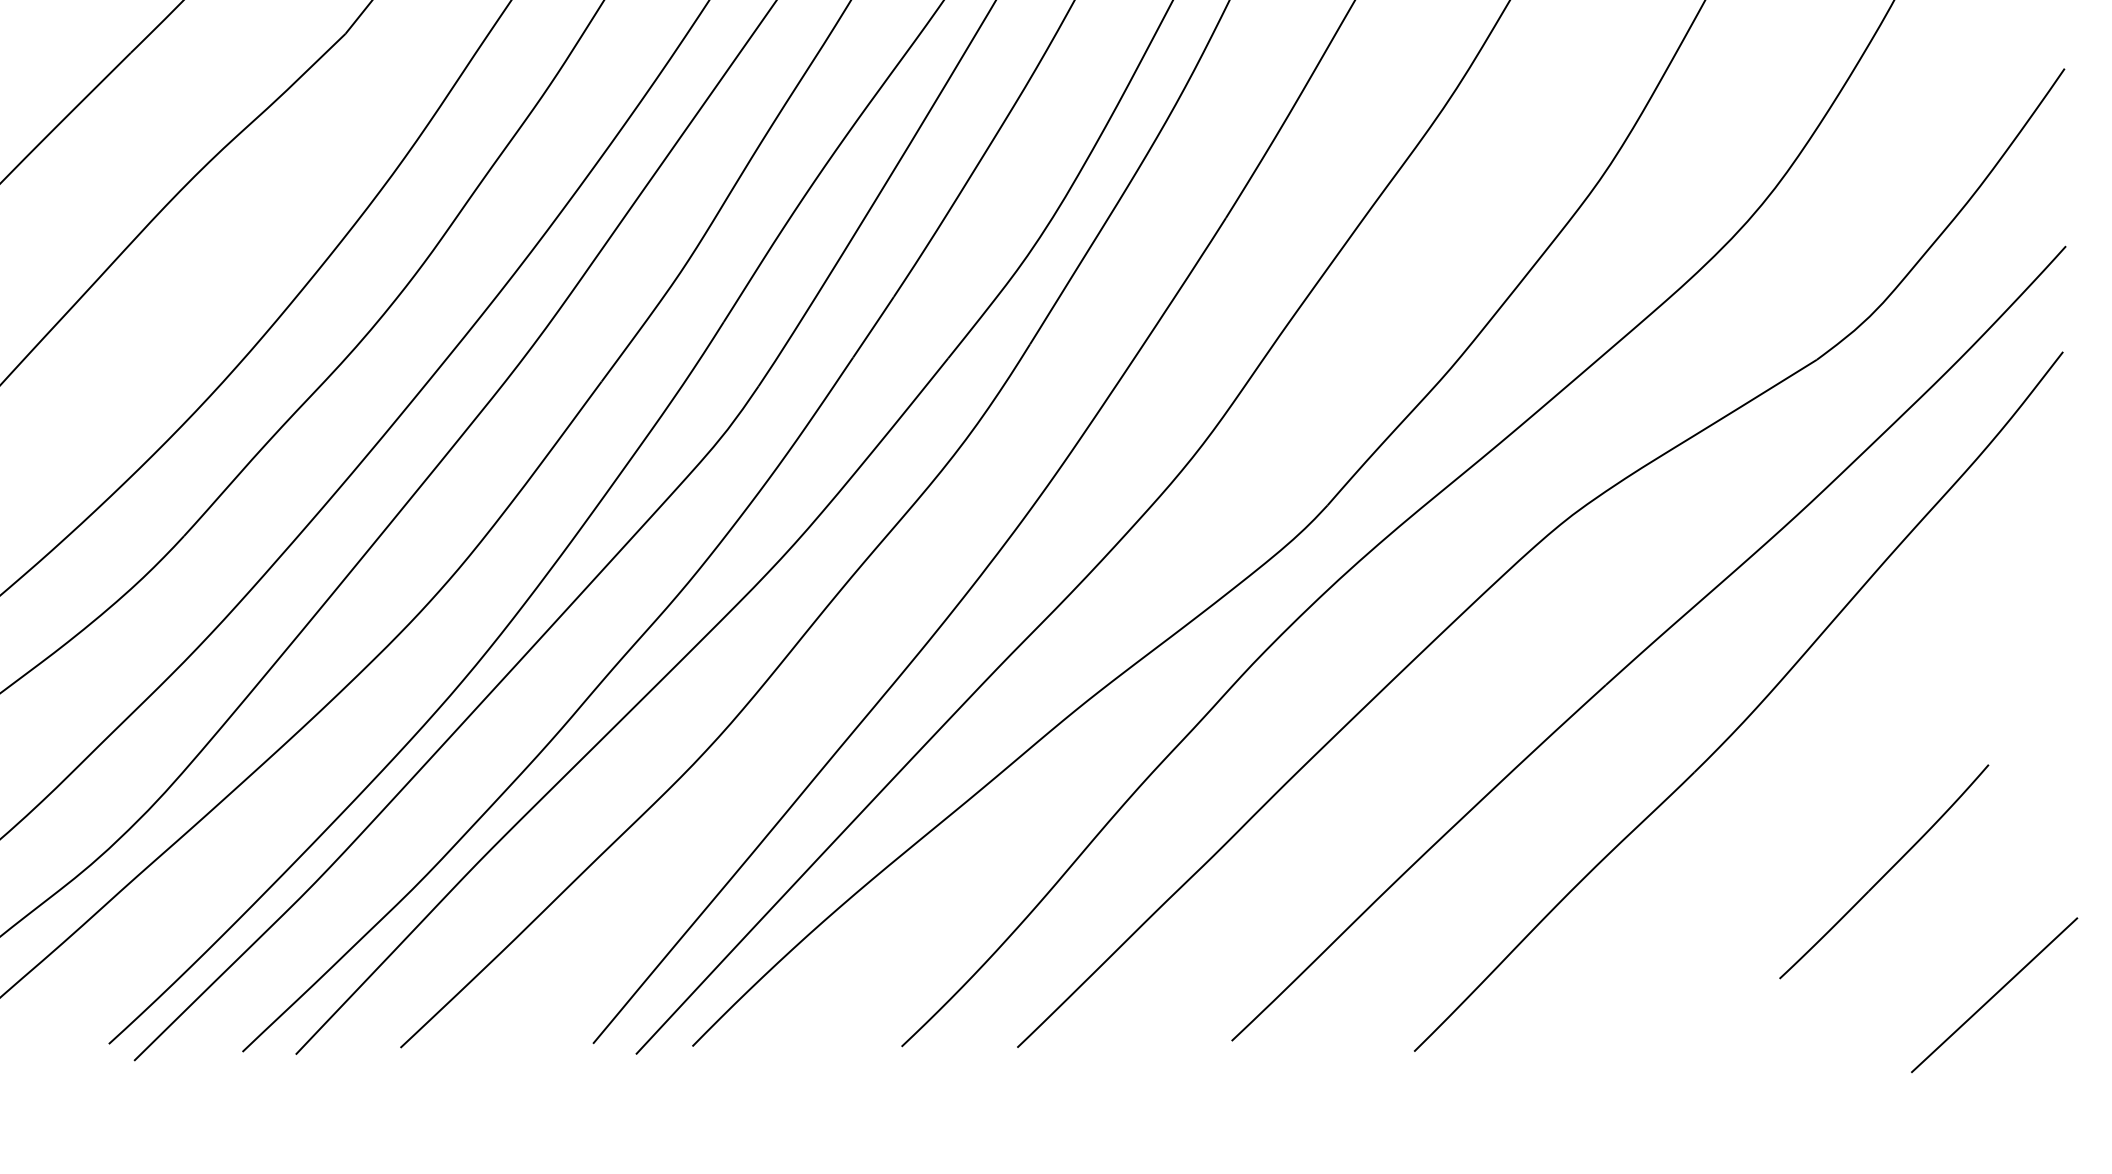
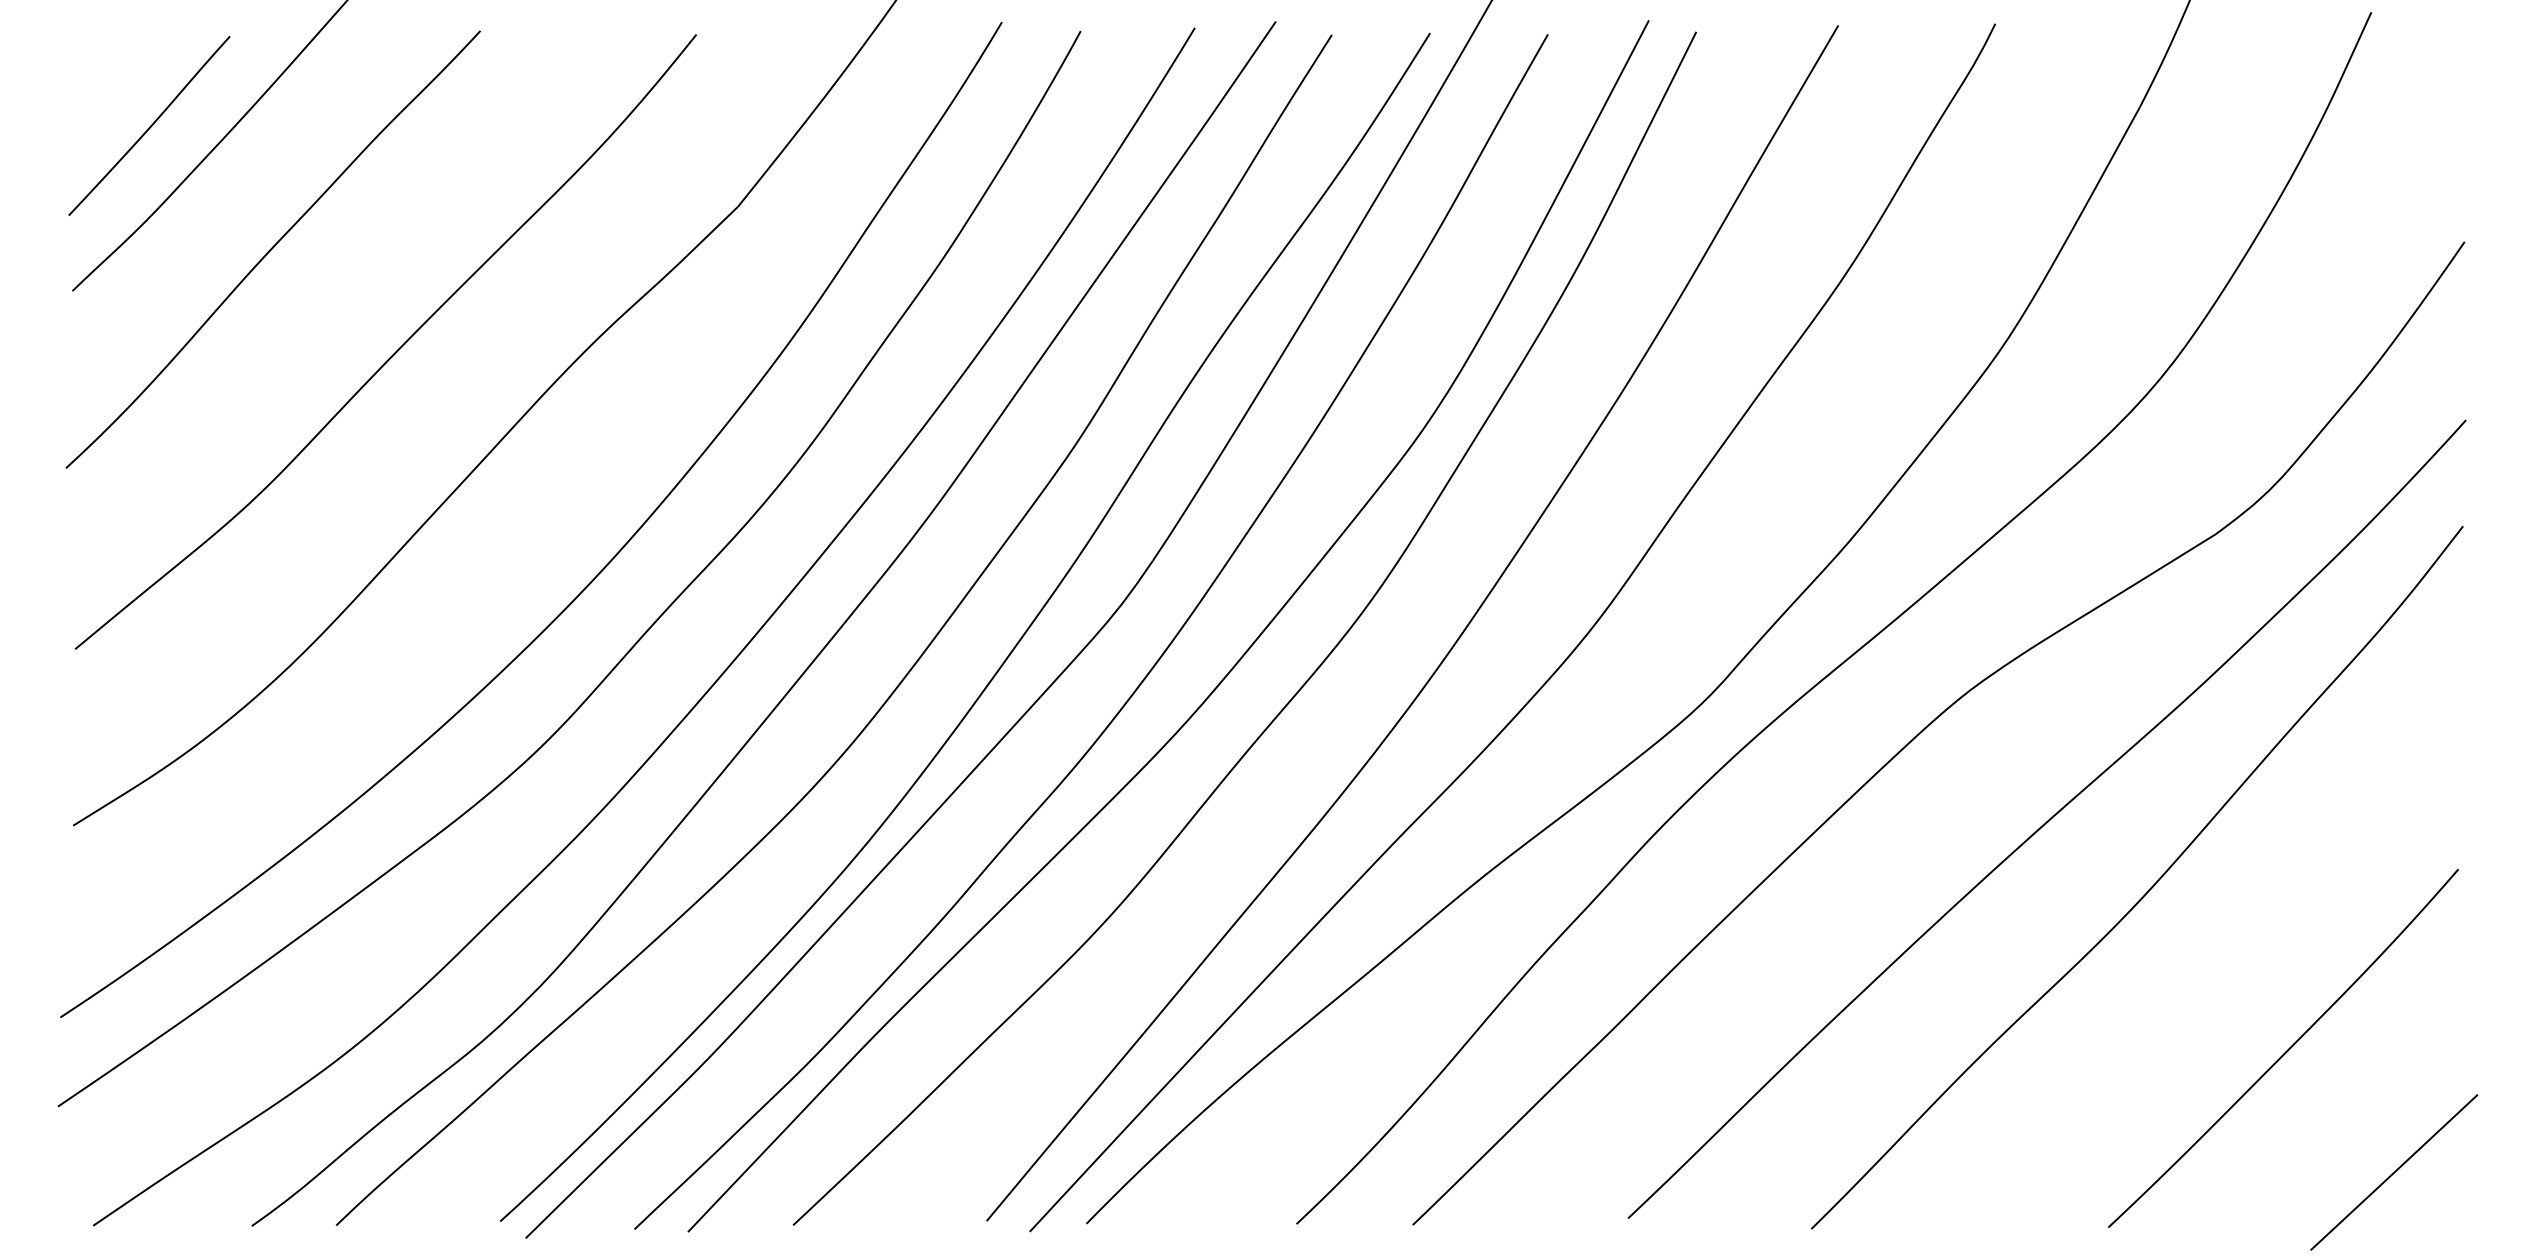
part: (1884, 871) -> (2283, 1048), size x1.67

